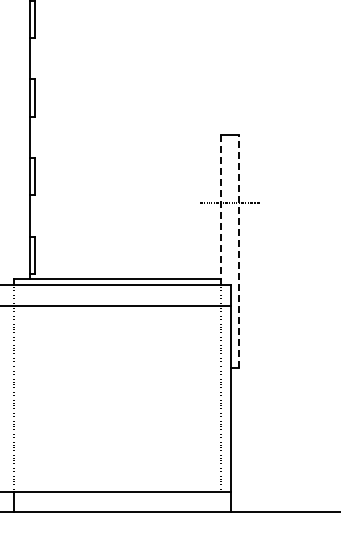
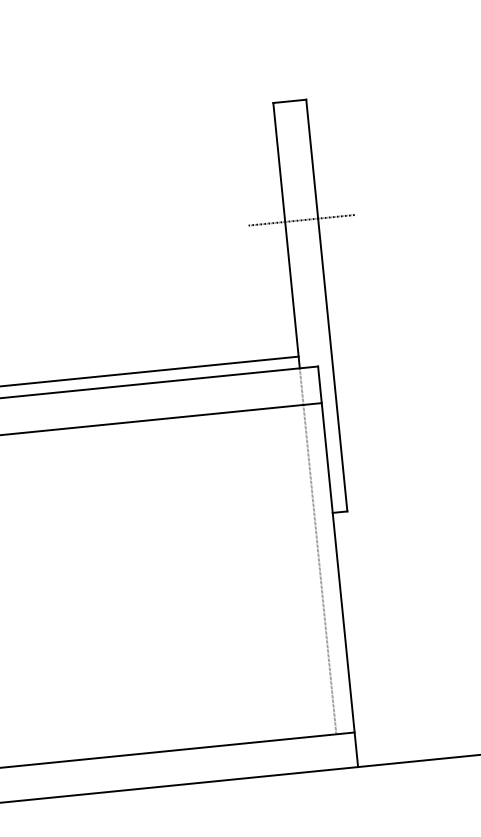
line: (220, 210) -> (286, 235), dashed -> solid
line: (239, 251) -> (327, 305), dashed -> solid

